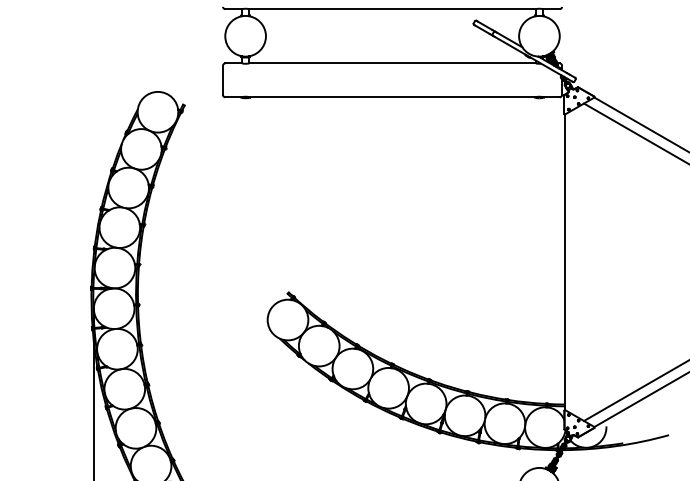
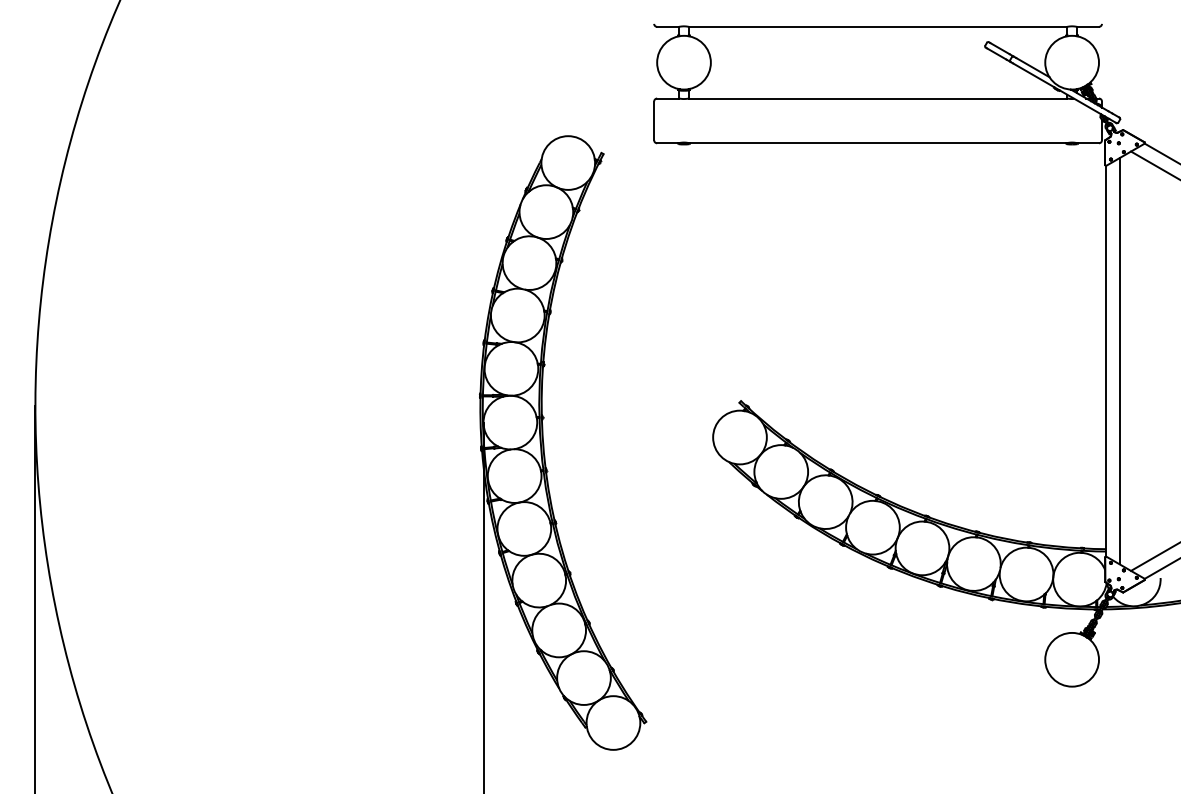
line: (575, 261) -> (1119, 360), added

